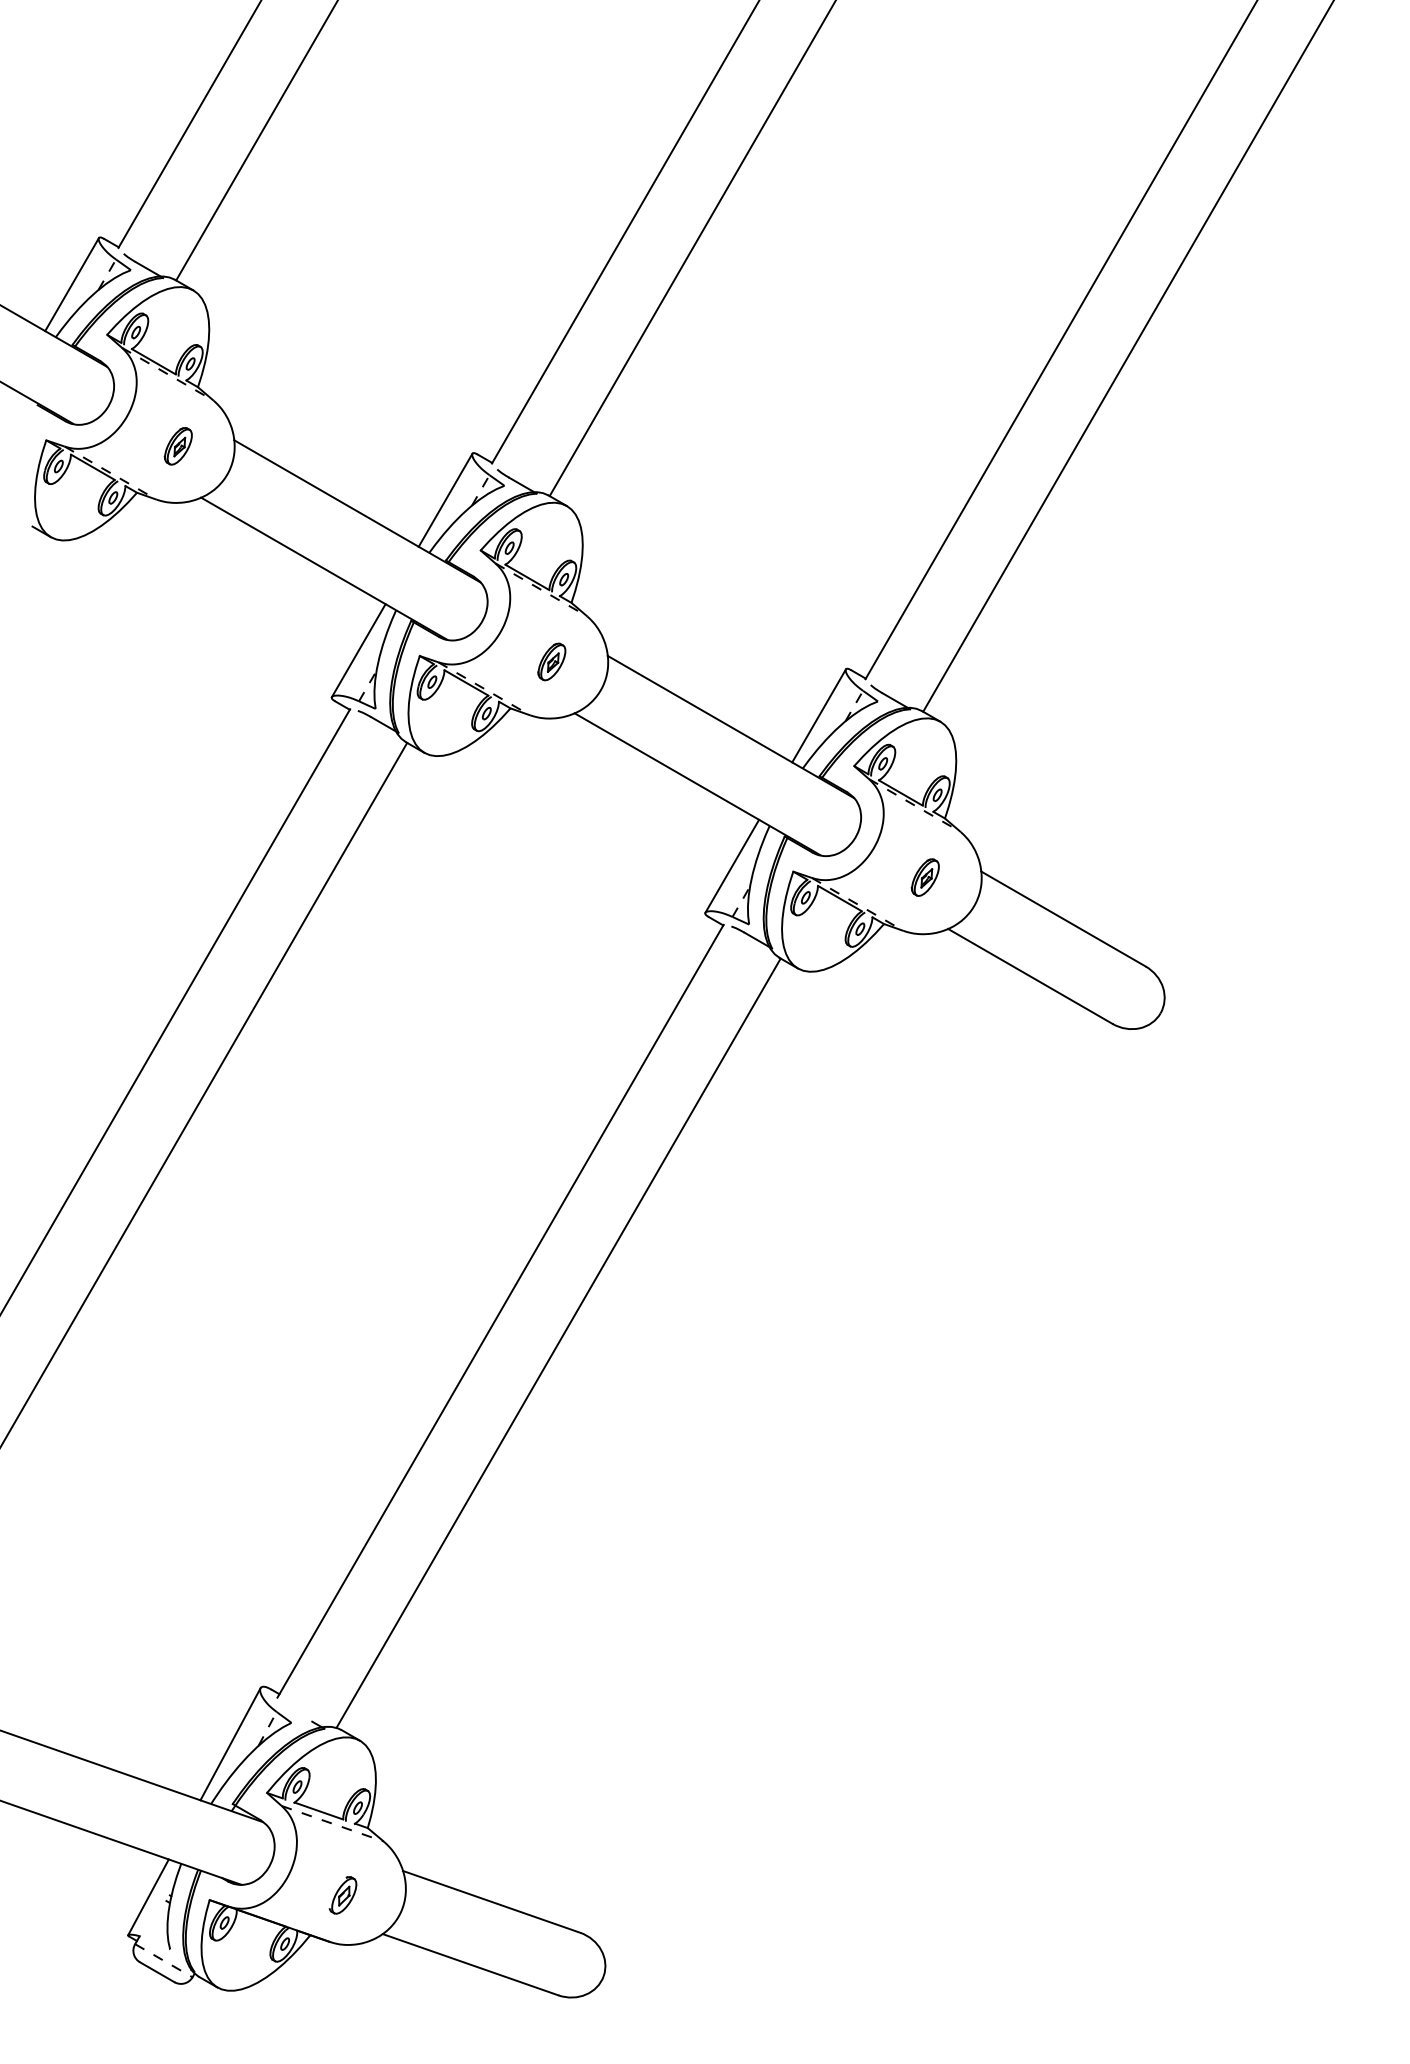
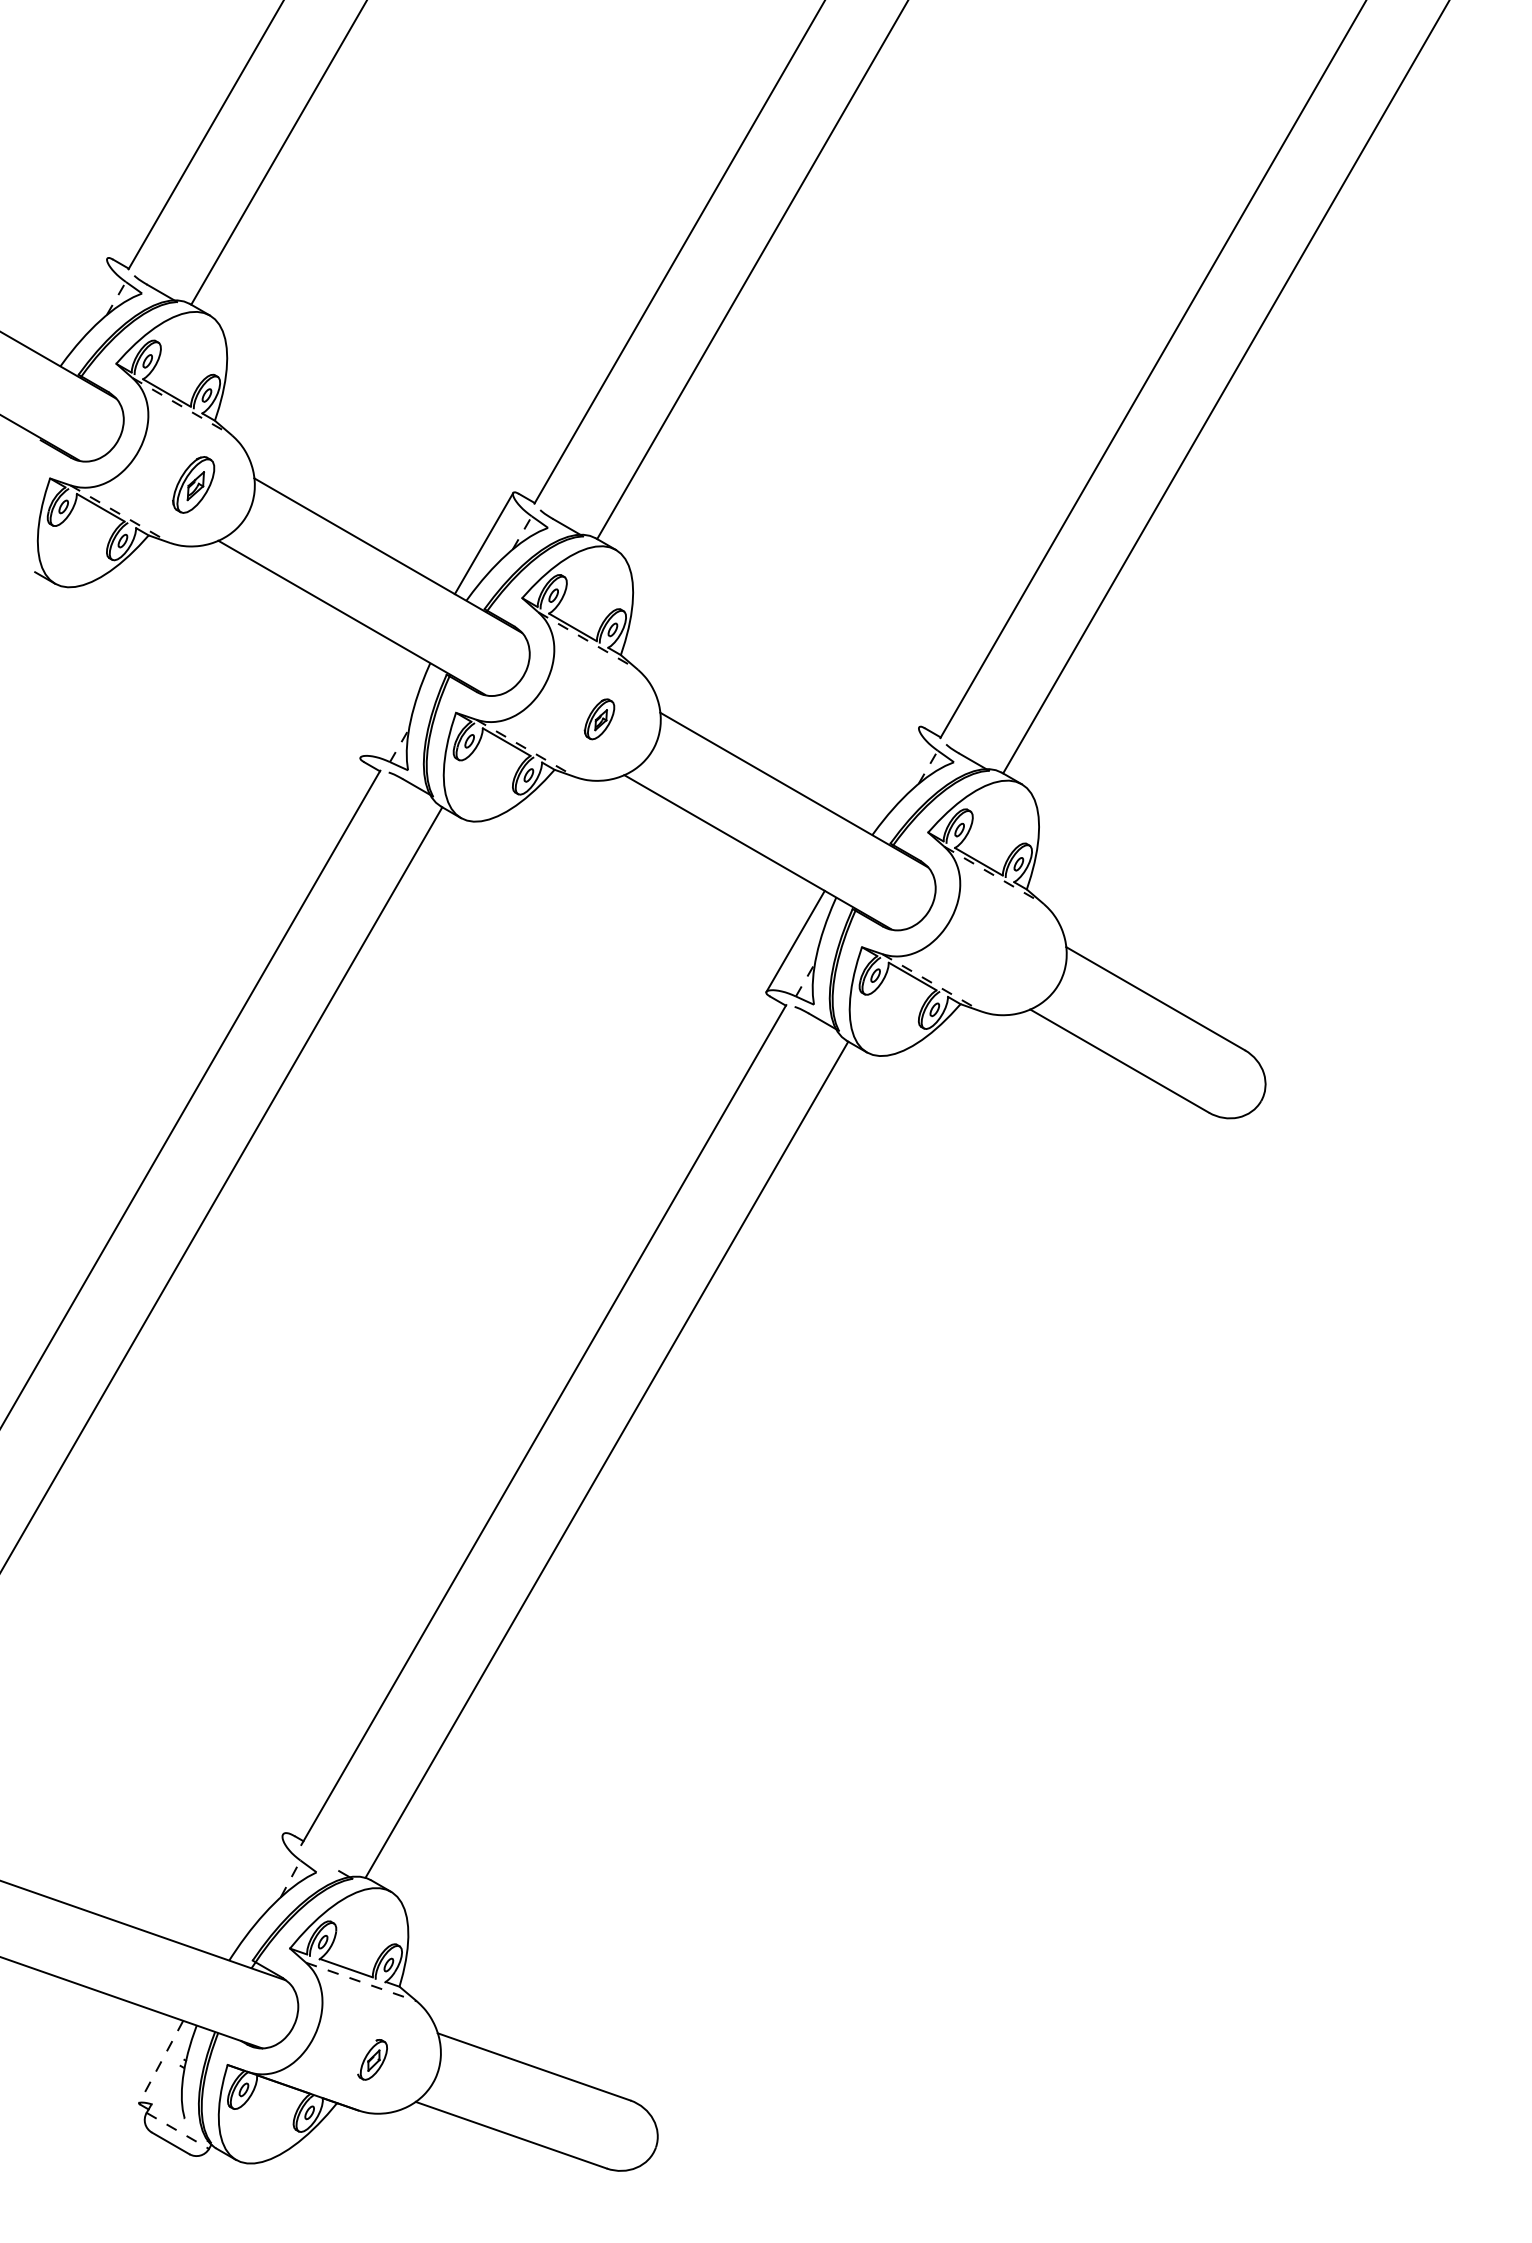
line: (71, 283) -> (77, 308), removed
part: (178, 445) -> (193, 484), size x1.4
line: (358, 650) -> (389, 706), removed
line: (818, 715) -> (889, 777), removed
part: (925, 877) -> (1005, 953), removed
line: (229, 1744) -> (249, 1895), removed
line: (148, 1897) -> (161, 2062), solid -> dashed

